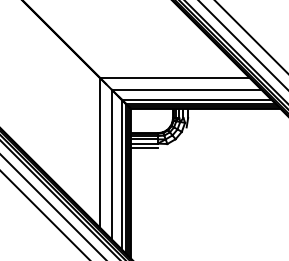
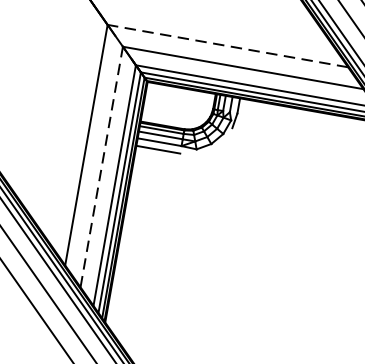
line: (175, 78) -> (228, 46), solid -> dashed
line: (112, 164) -> (102, 166), solid -> dashed

